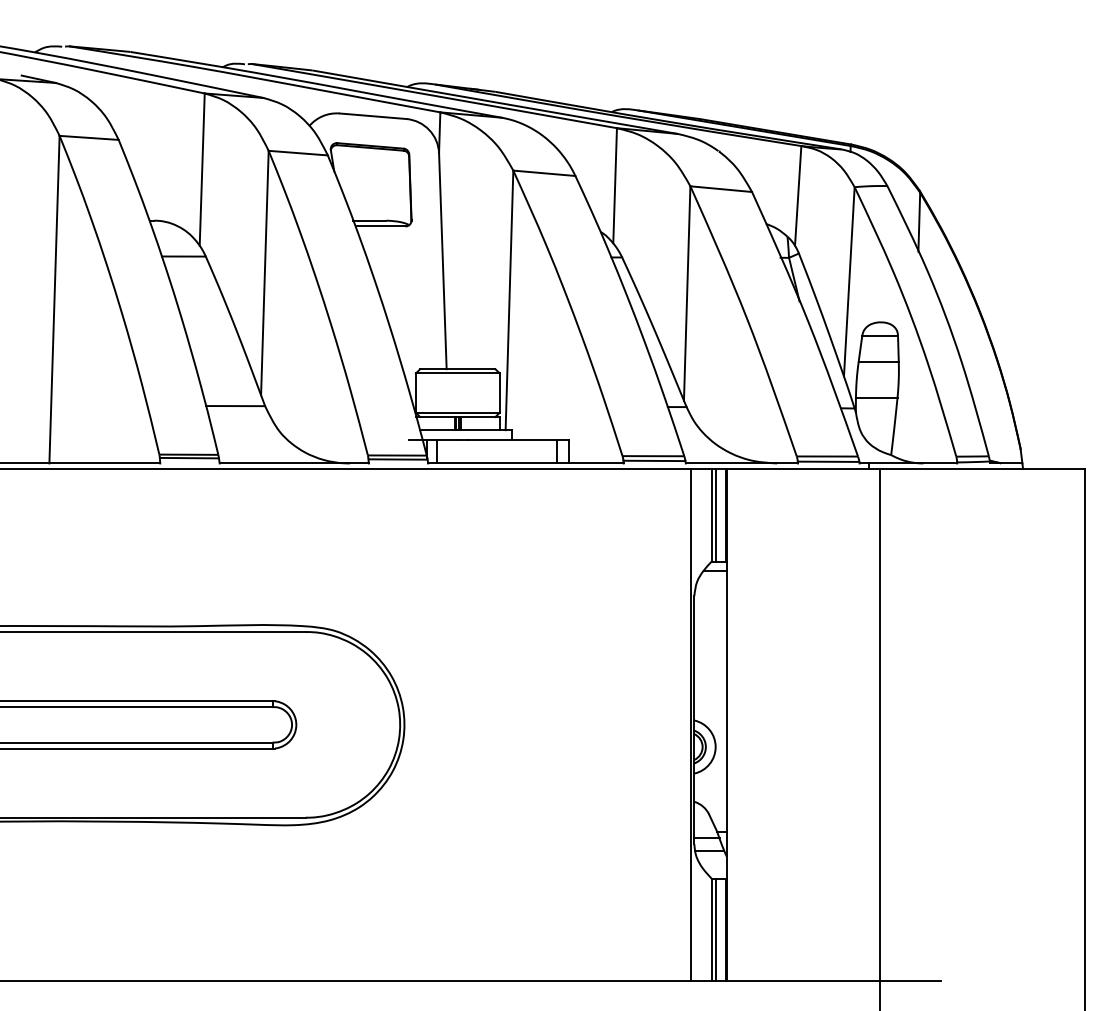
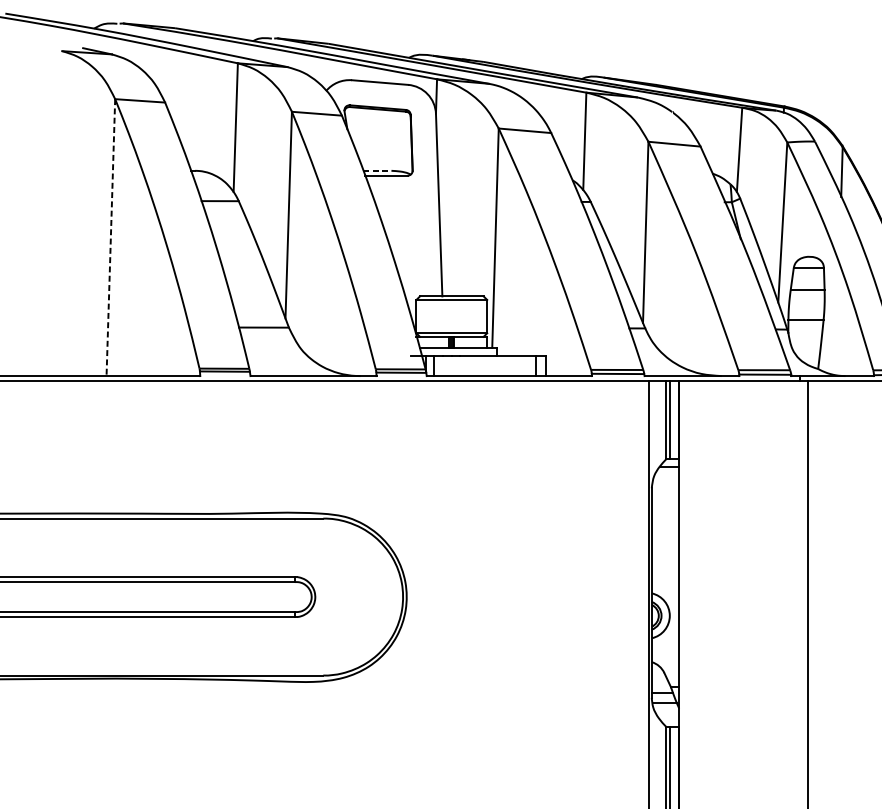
line: (369, 220) -> (377, 170), solid -> dashed
line: (54, 299) -> (110, 237), solid -> dashed

